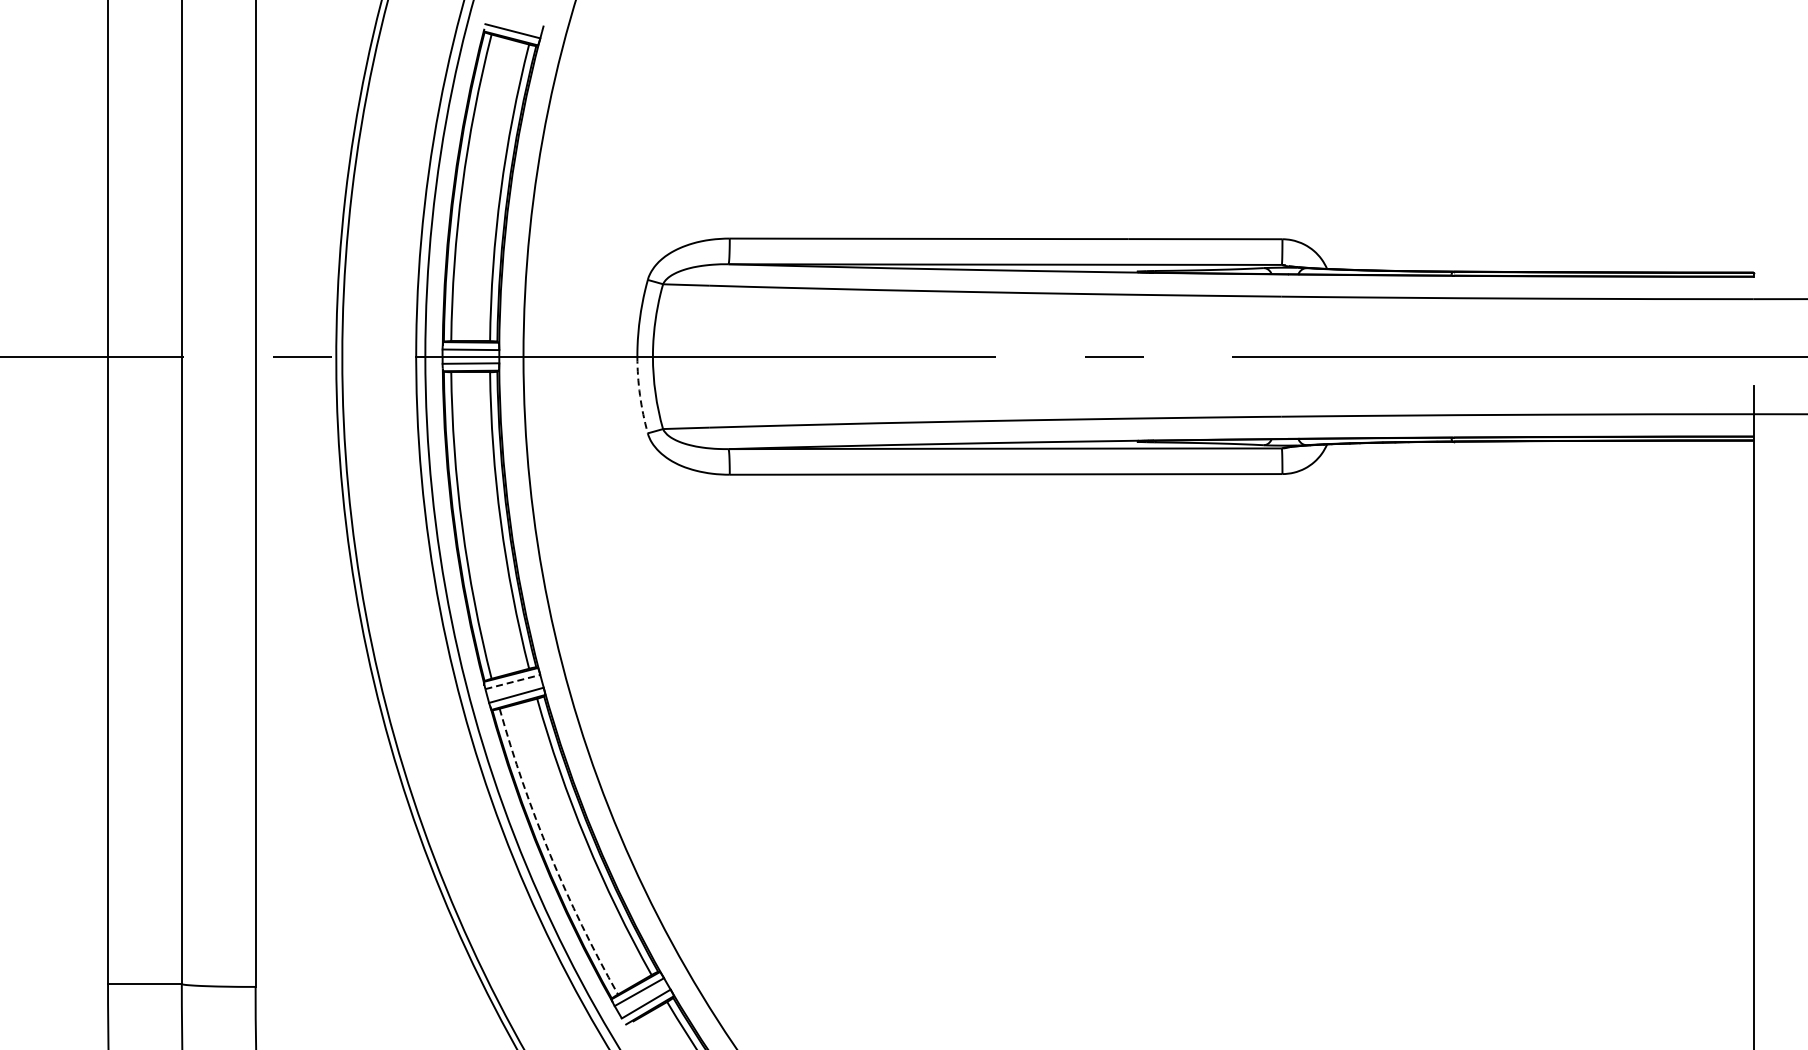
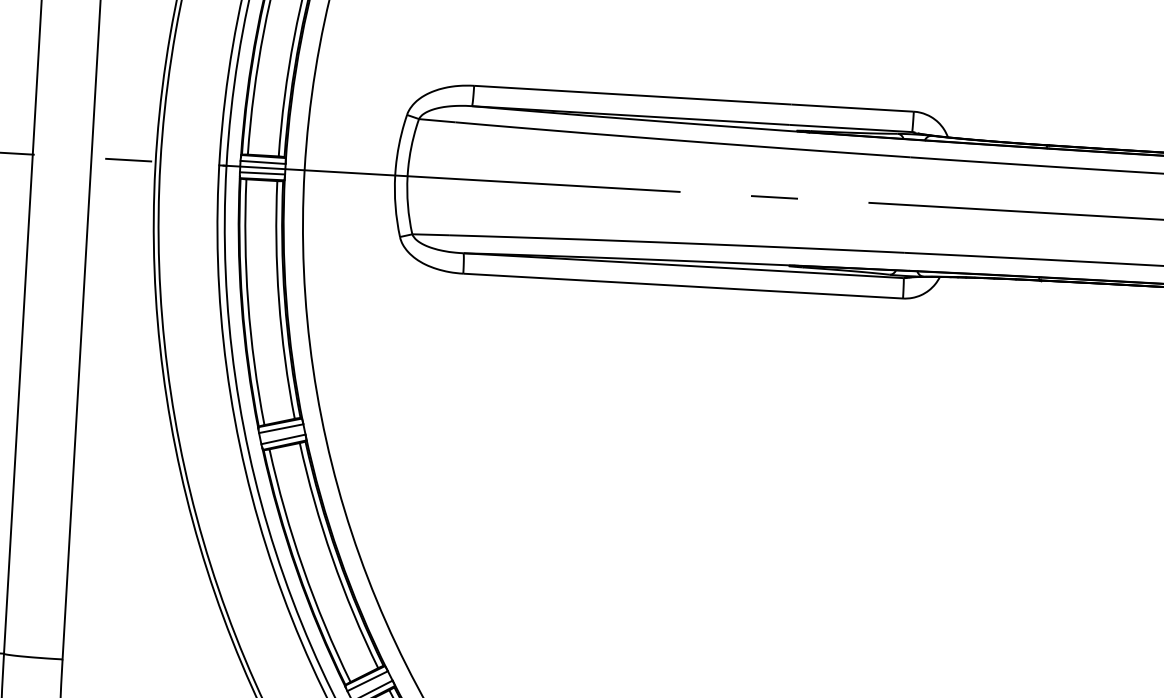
arc: (640, 395) -> (395, 206), dashed -> solid
line: (513, 681) -> (281, 428), dashed -> solid
arc: (550, 855) -> (303, 568), dashed -> solid

